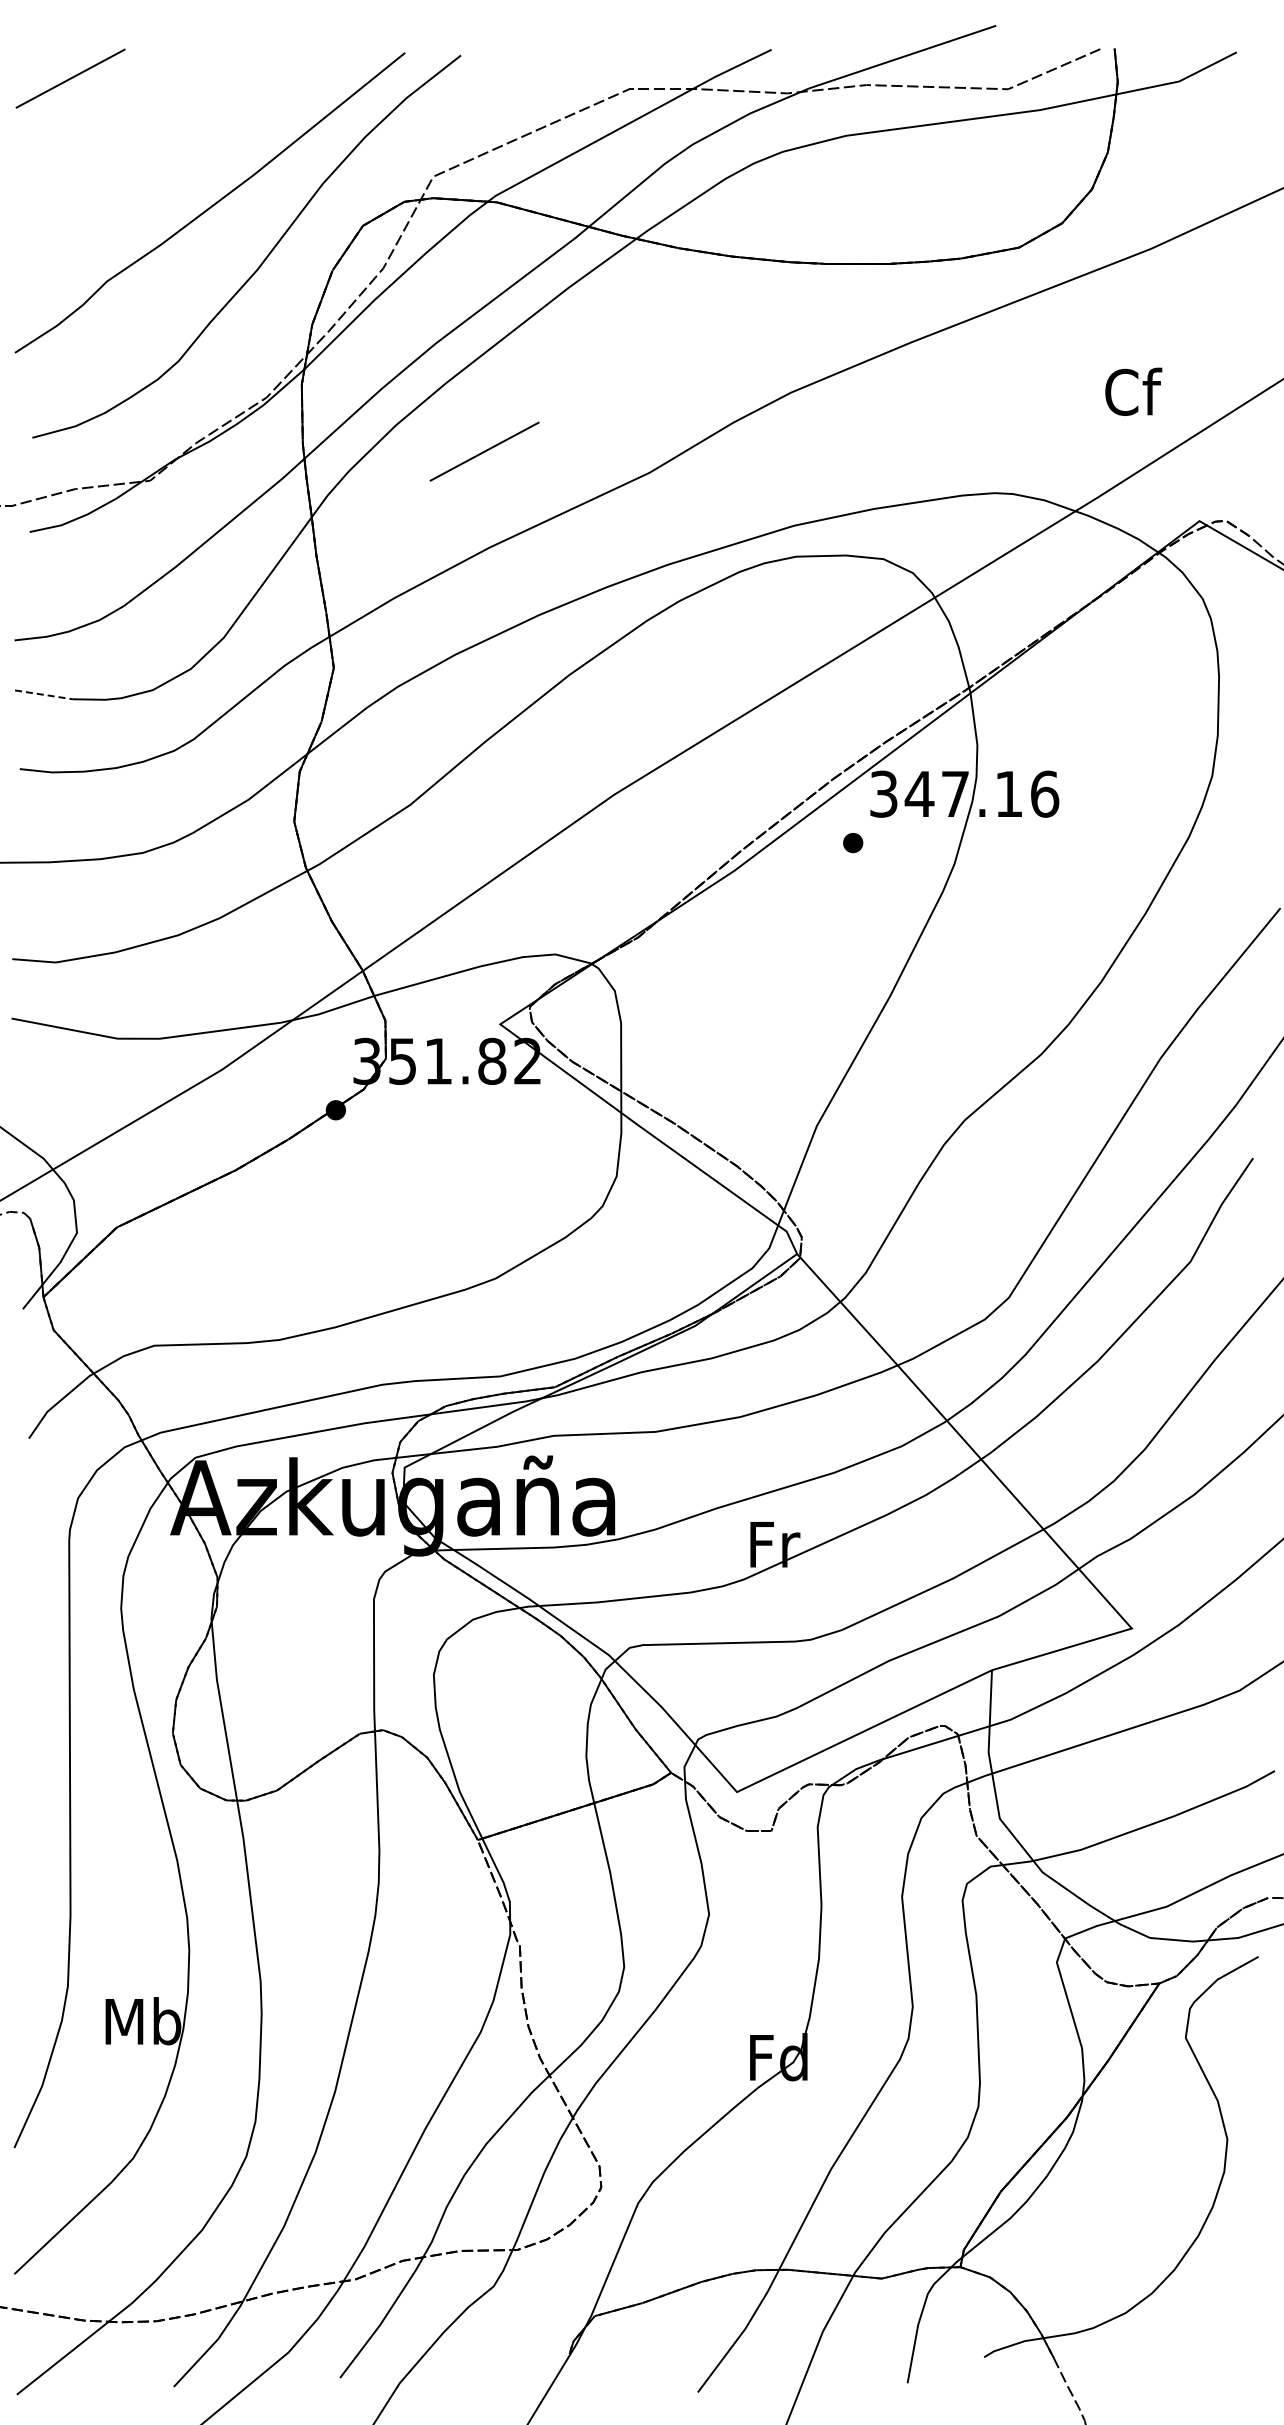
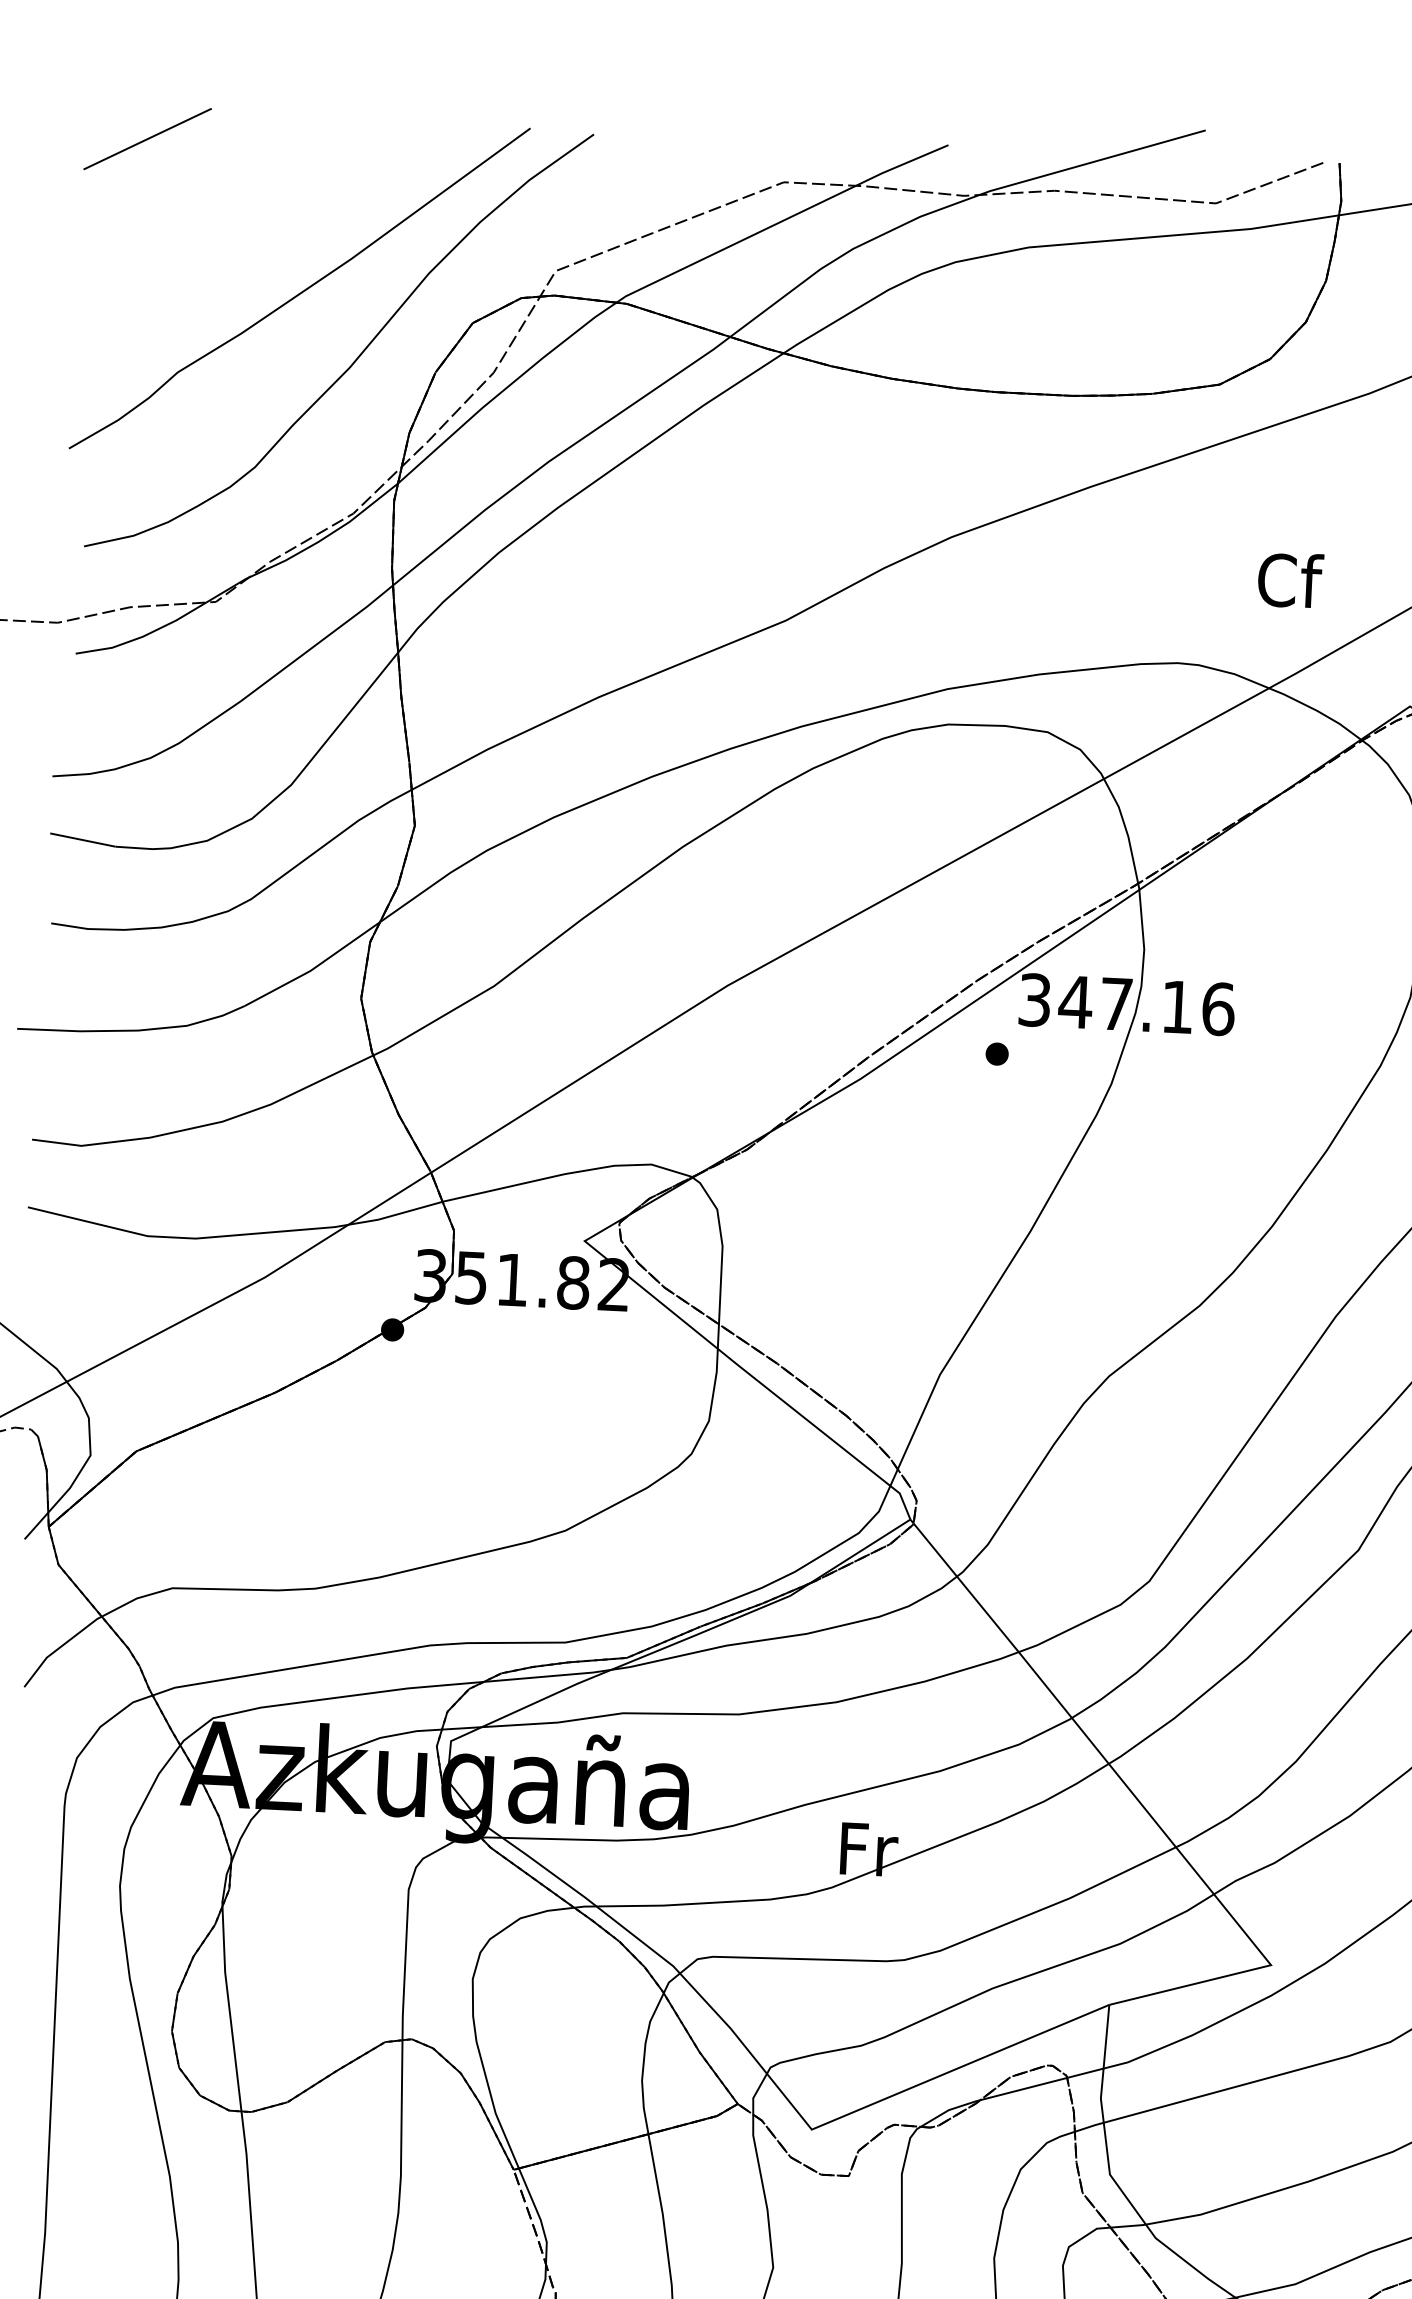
text: (1133, 391) -> (1290, 579), moved
line: (484, 451) -> (598, 587), removed
line: (44, 694) -> (83, 839), dashed -> solid

